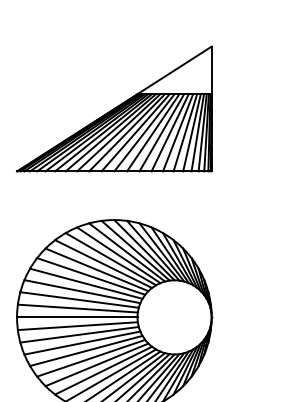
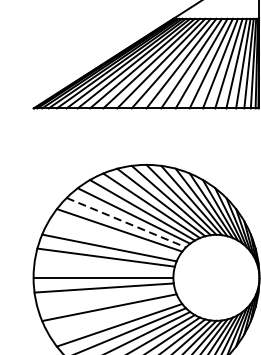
line: (96, 269) -> (125, 222), solid -> dashed
line: (86, 283) -> (114, 238), removed
line: (77, 308) -> (103, 267), removed
line: (79, 334) -> (106, 297), removed
line: (86, 350) -> (114, 316), removed

